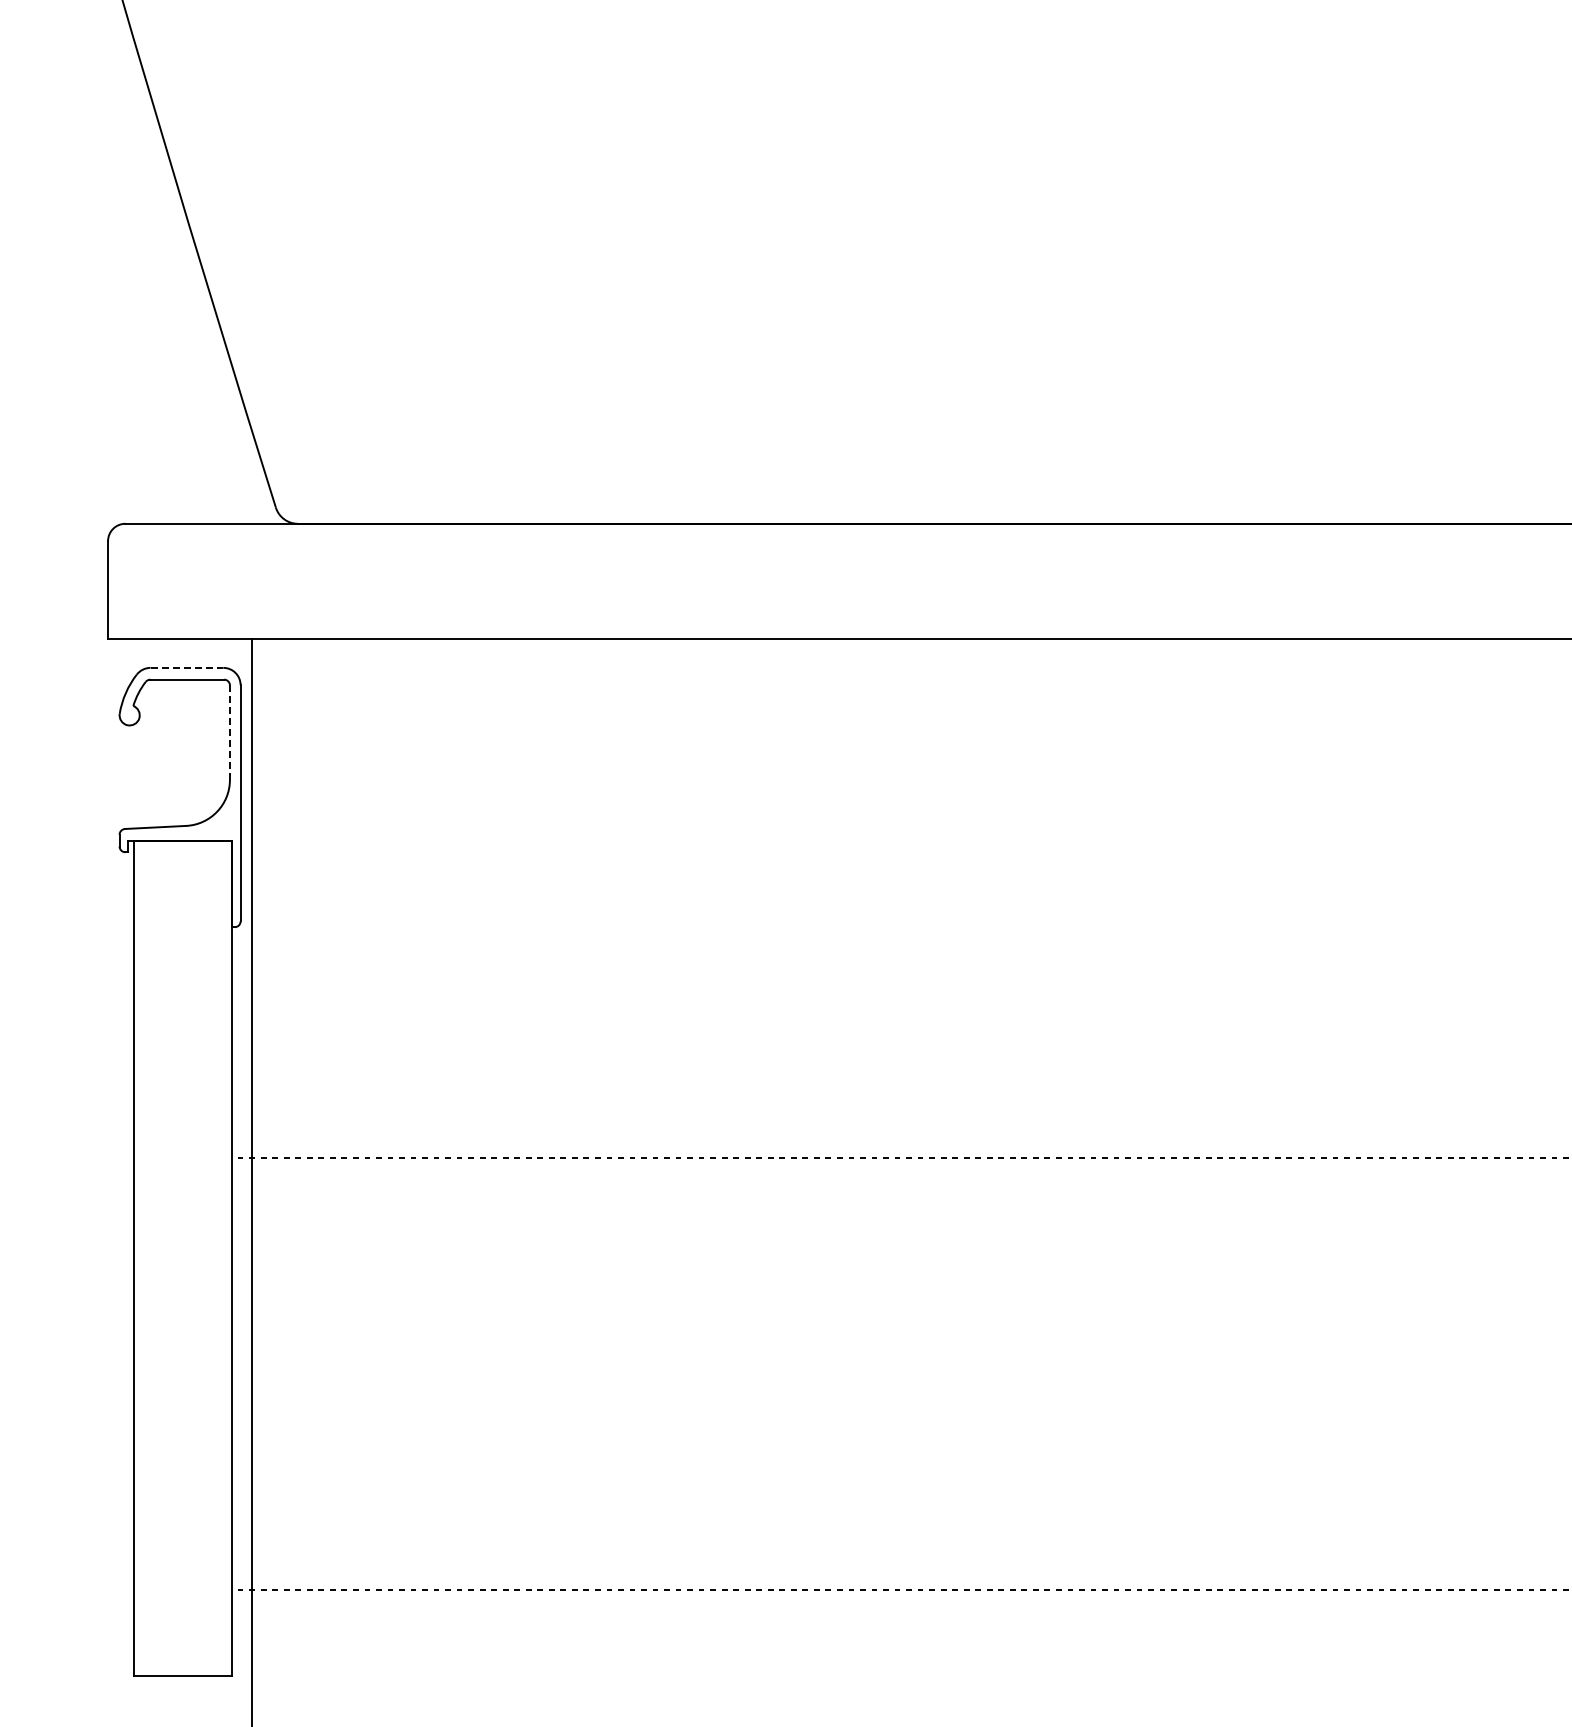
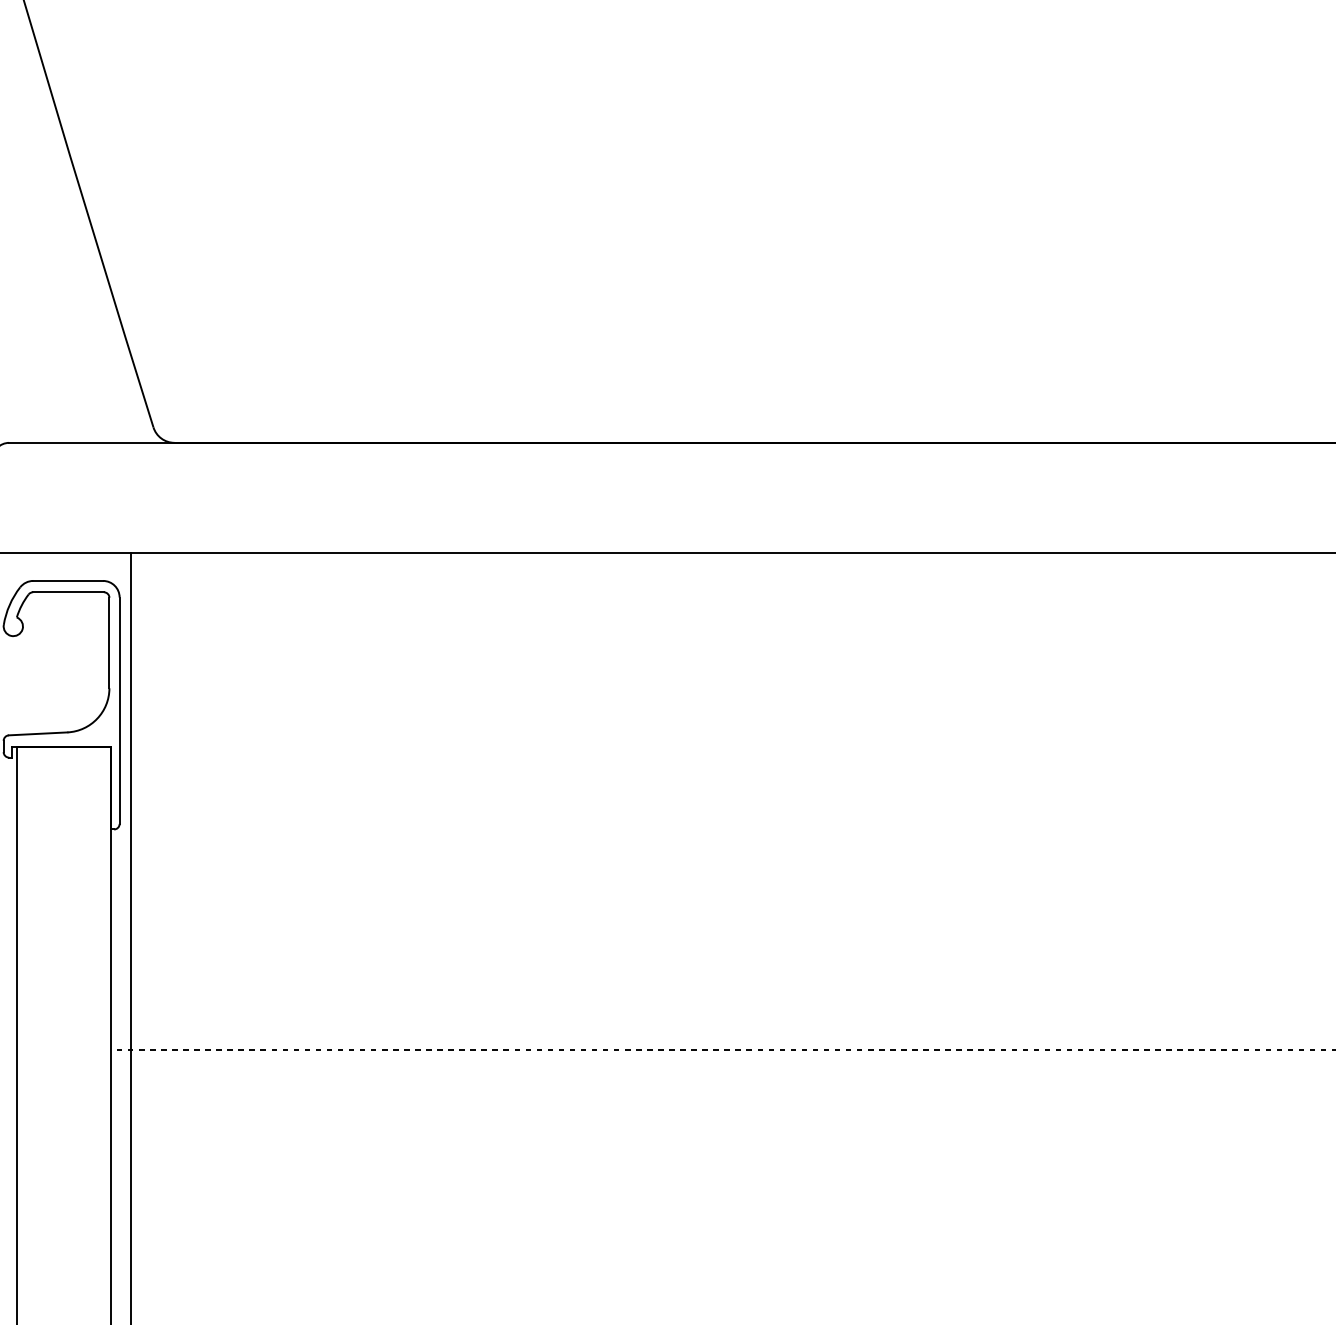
line: (187, 667) -> (68, 580), dashed -> solid
line: (229, 733) -> (109, 643), dashed -> solid

